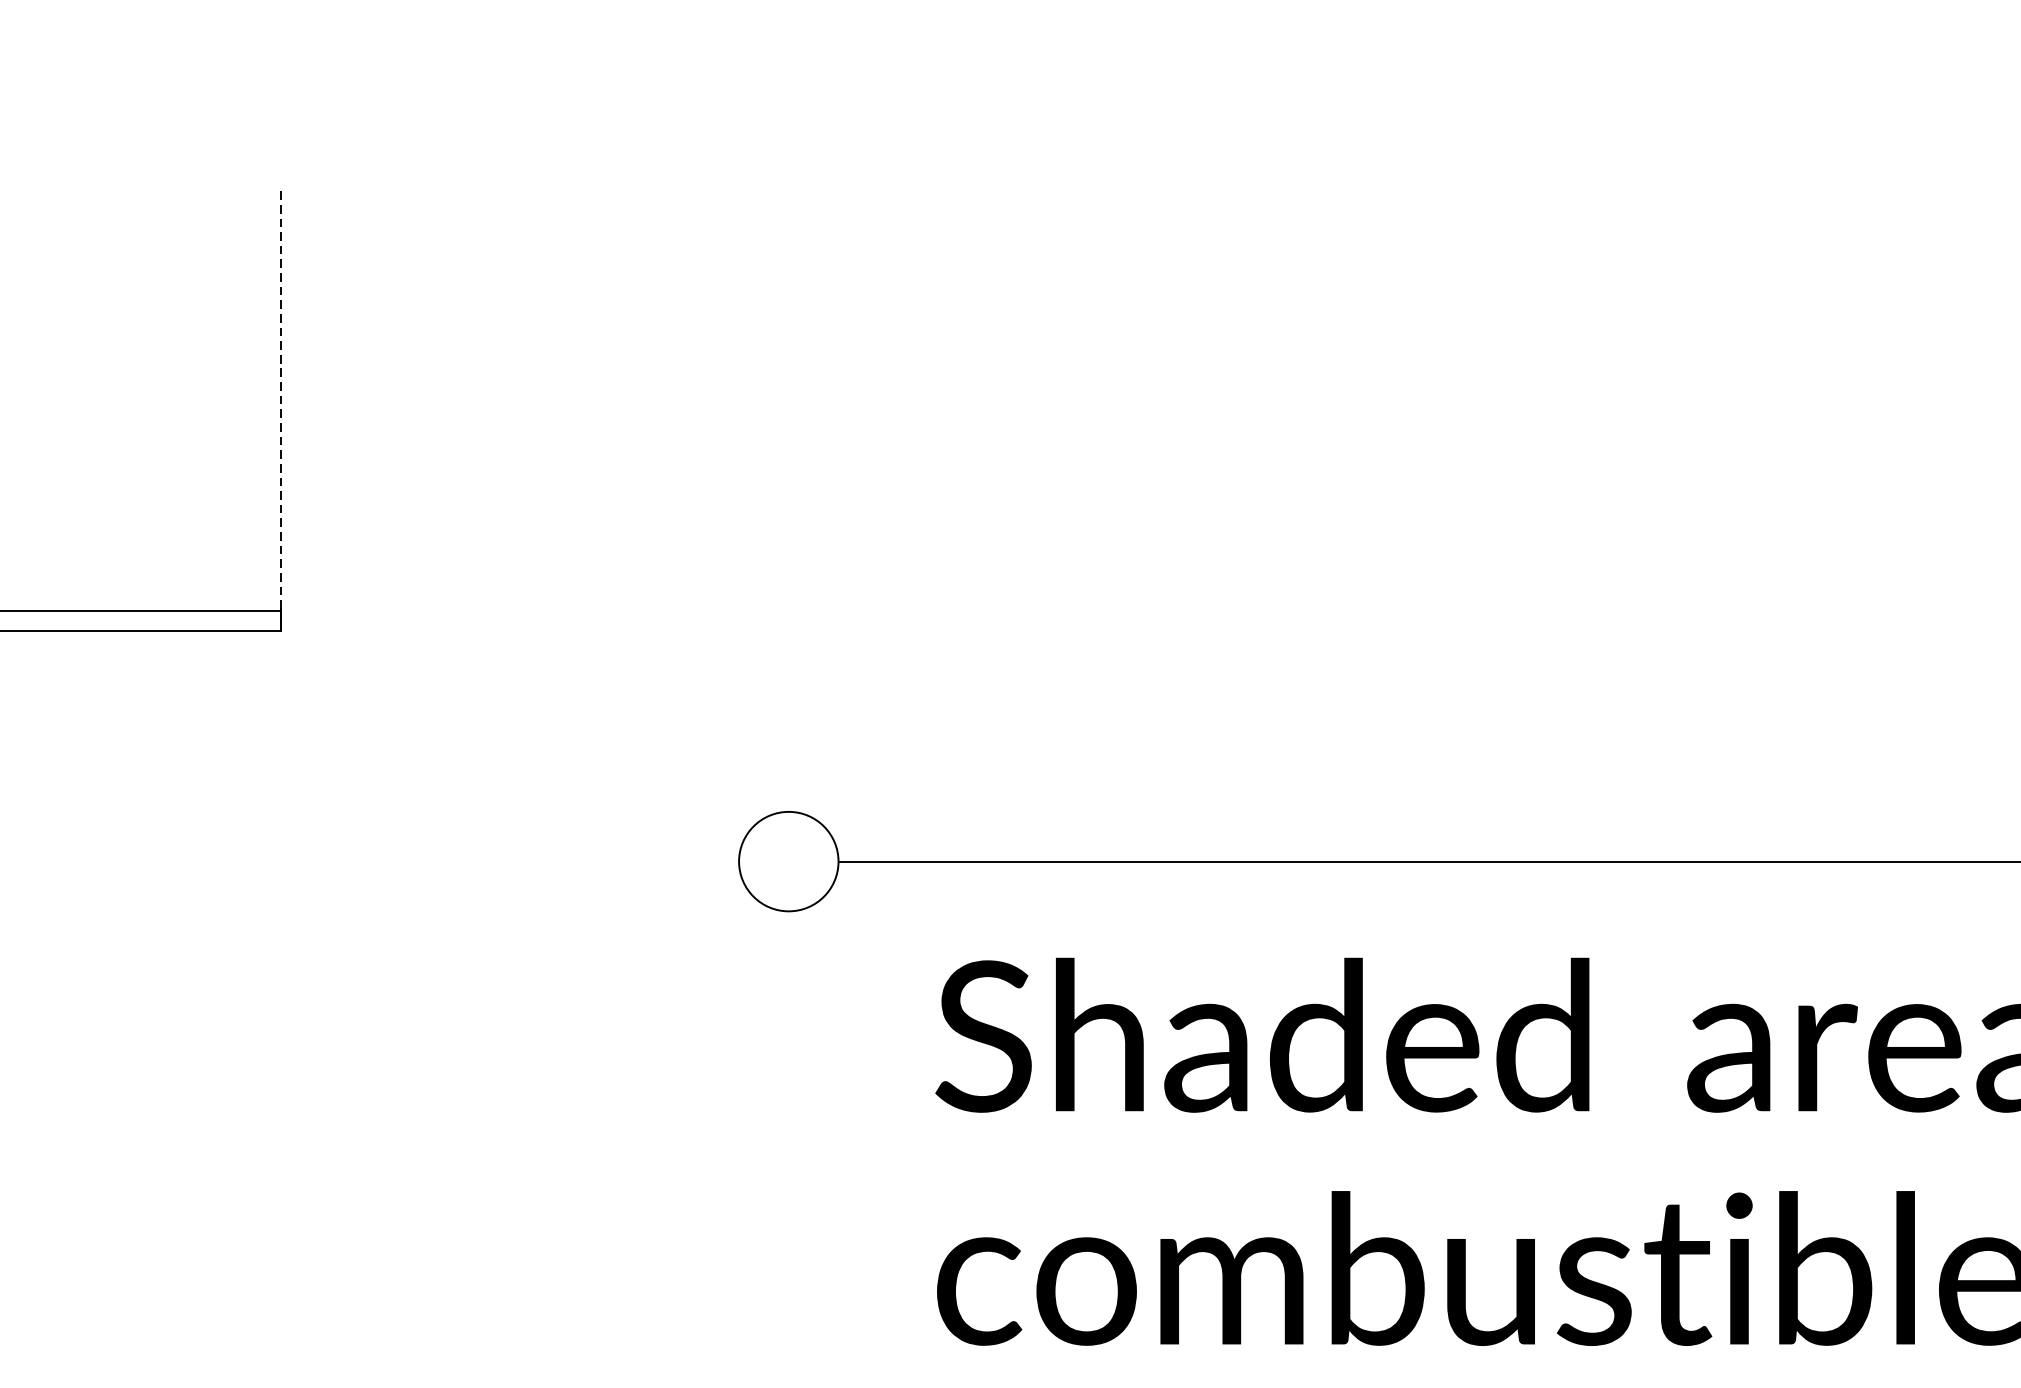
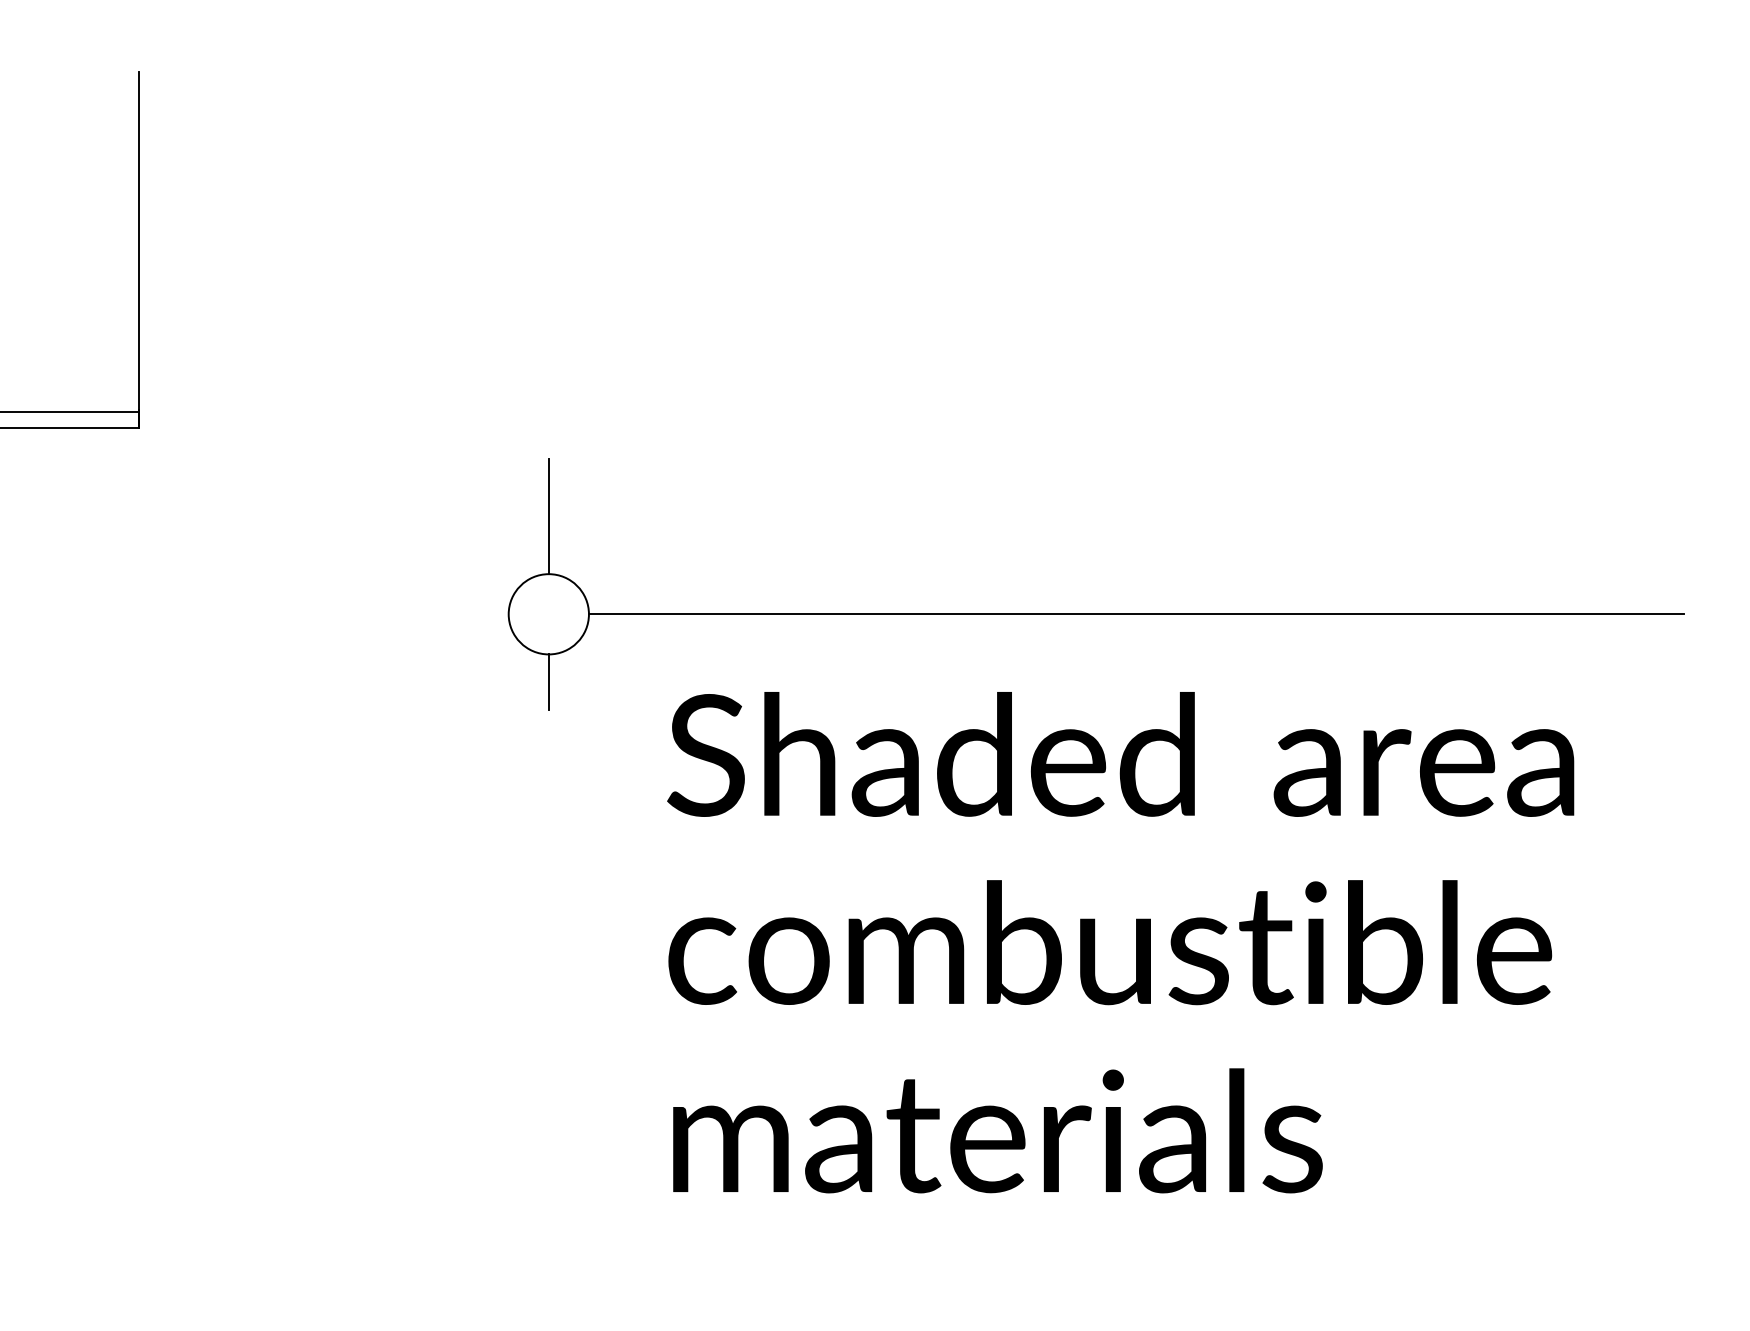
line: (281, 398) -> (139, 240), dashed -> solid
line: (788, 740) -> (548, 516), added
line: (788, 944) -> (548, 681), added

